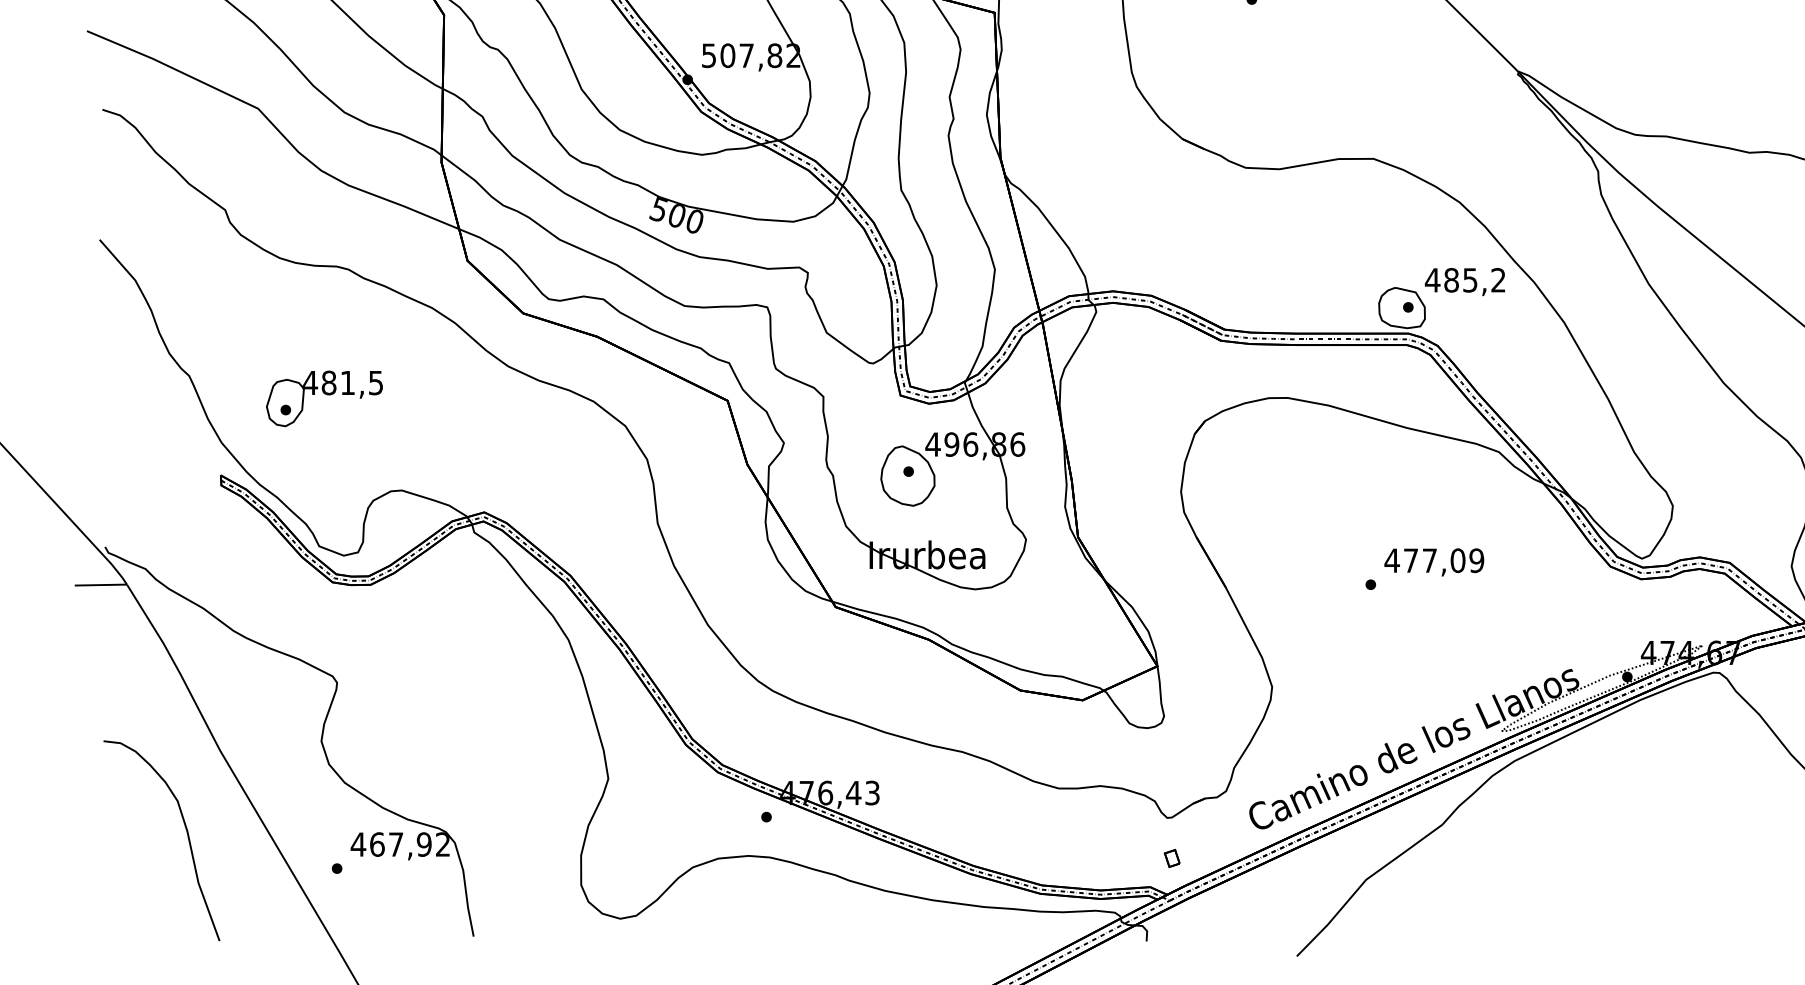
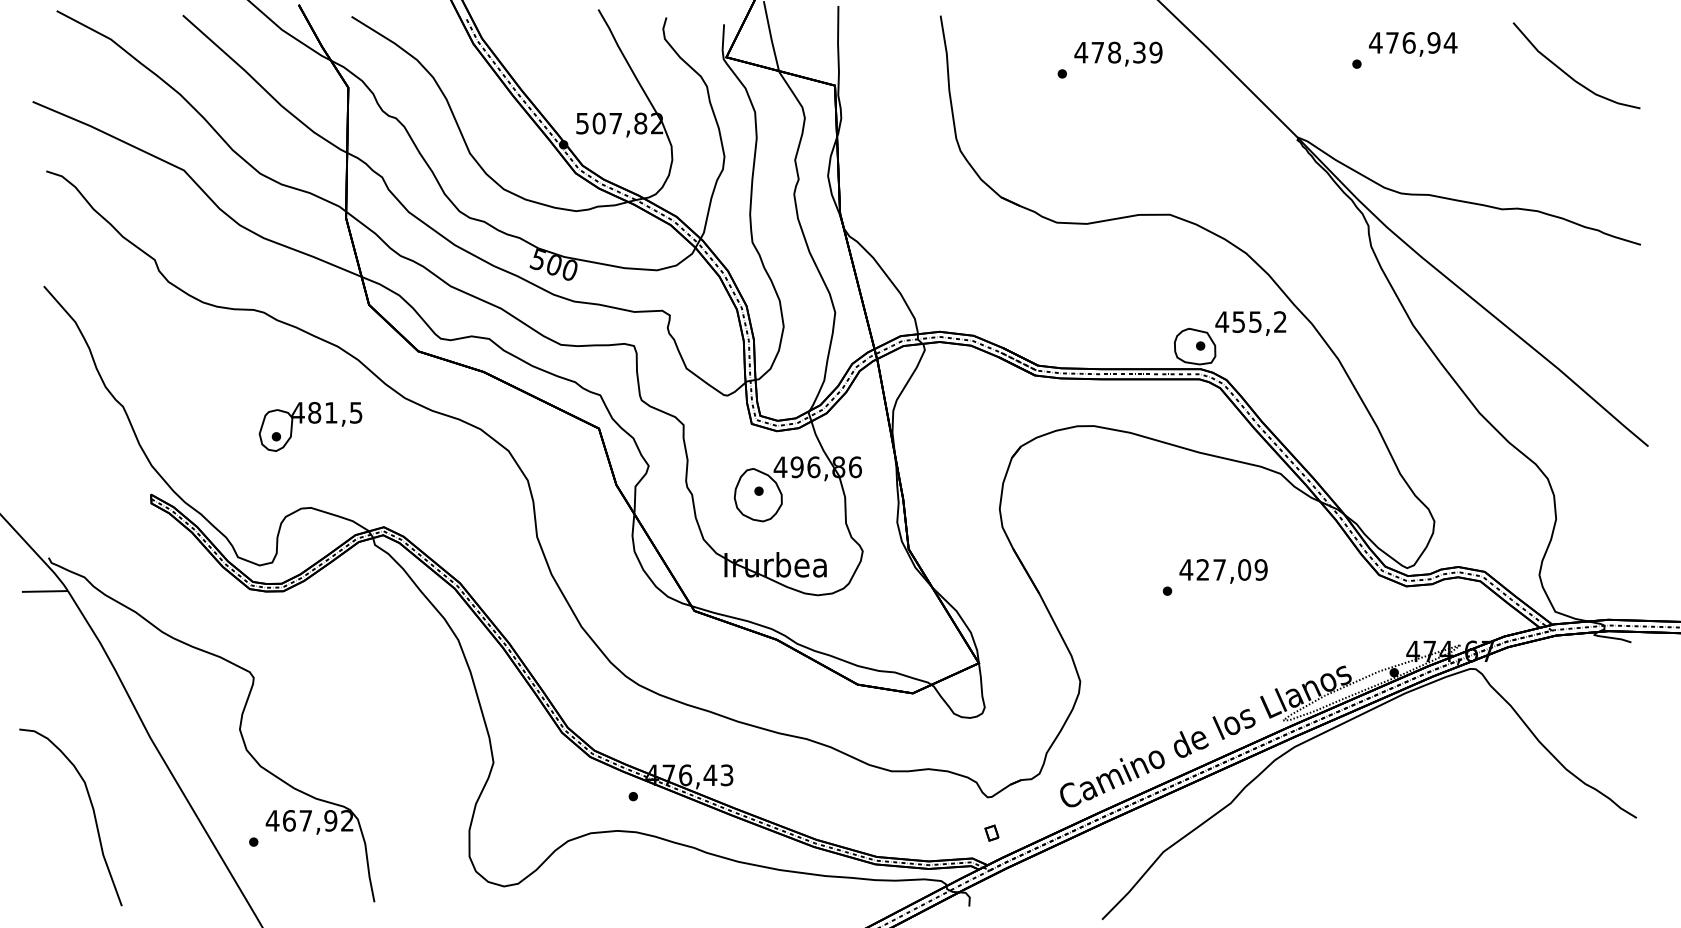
text: (1451, 279) -> (1238, 321), 485,2 -> 455,2
part: (324, 398) -> (310, 426), moved
text: (1410, 560) -> (1202, 569), 477,09 -> 427,09
curve: (186, 832) -> (92, 810), moved

